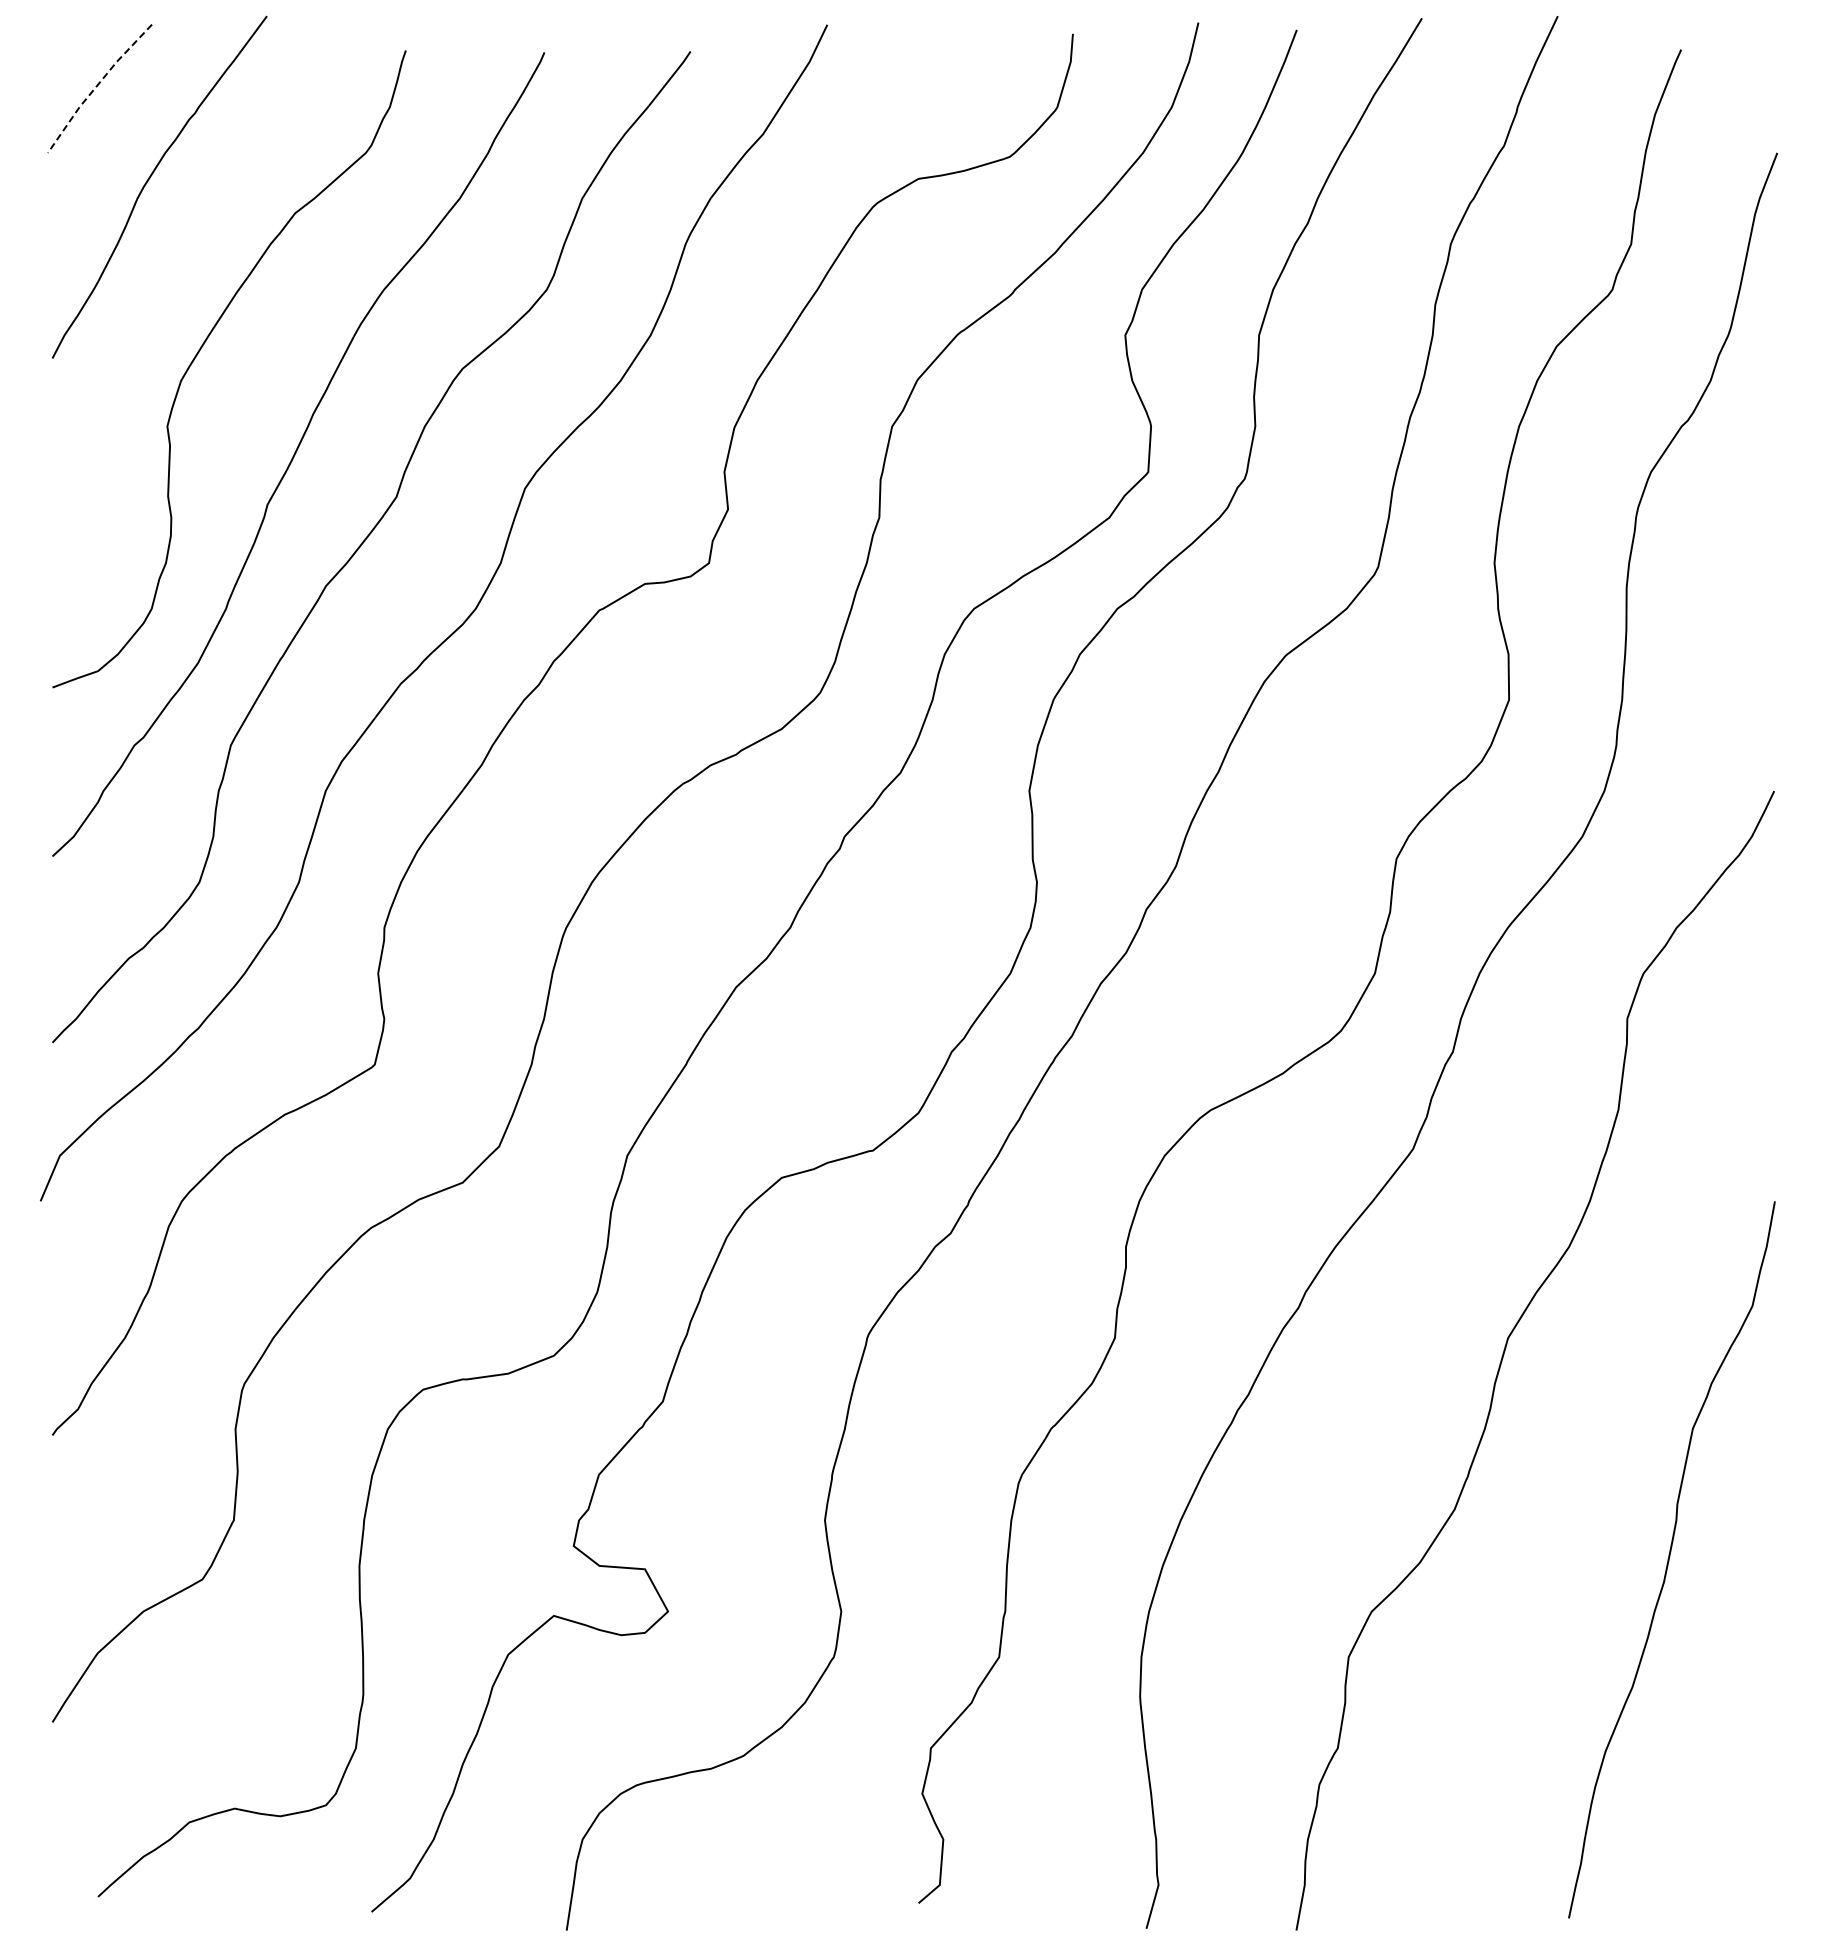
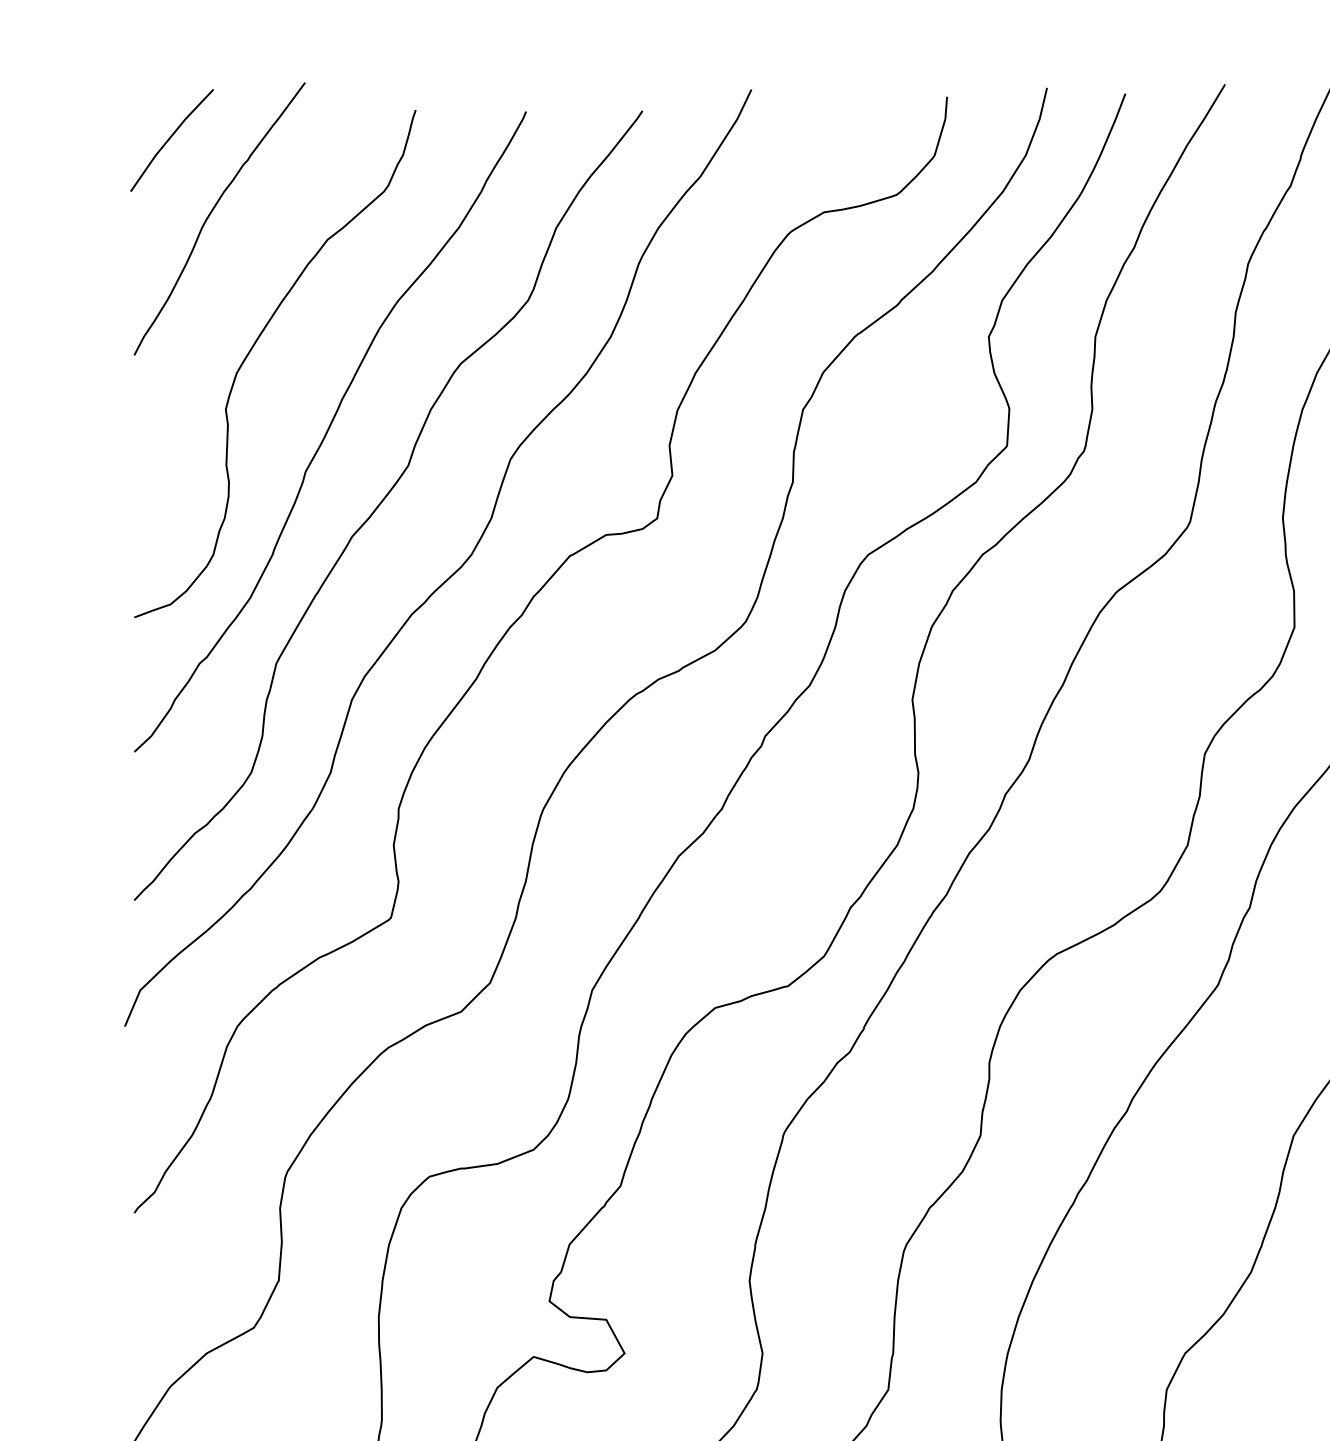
line: (96, 86) -> (169, 138), dashed -> solid

